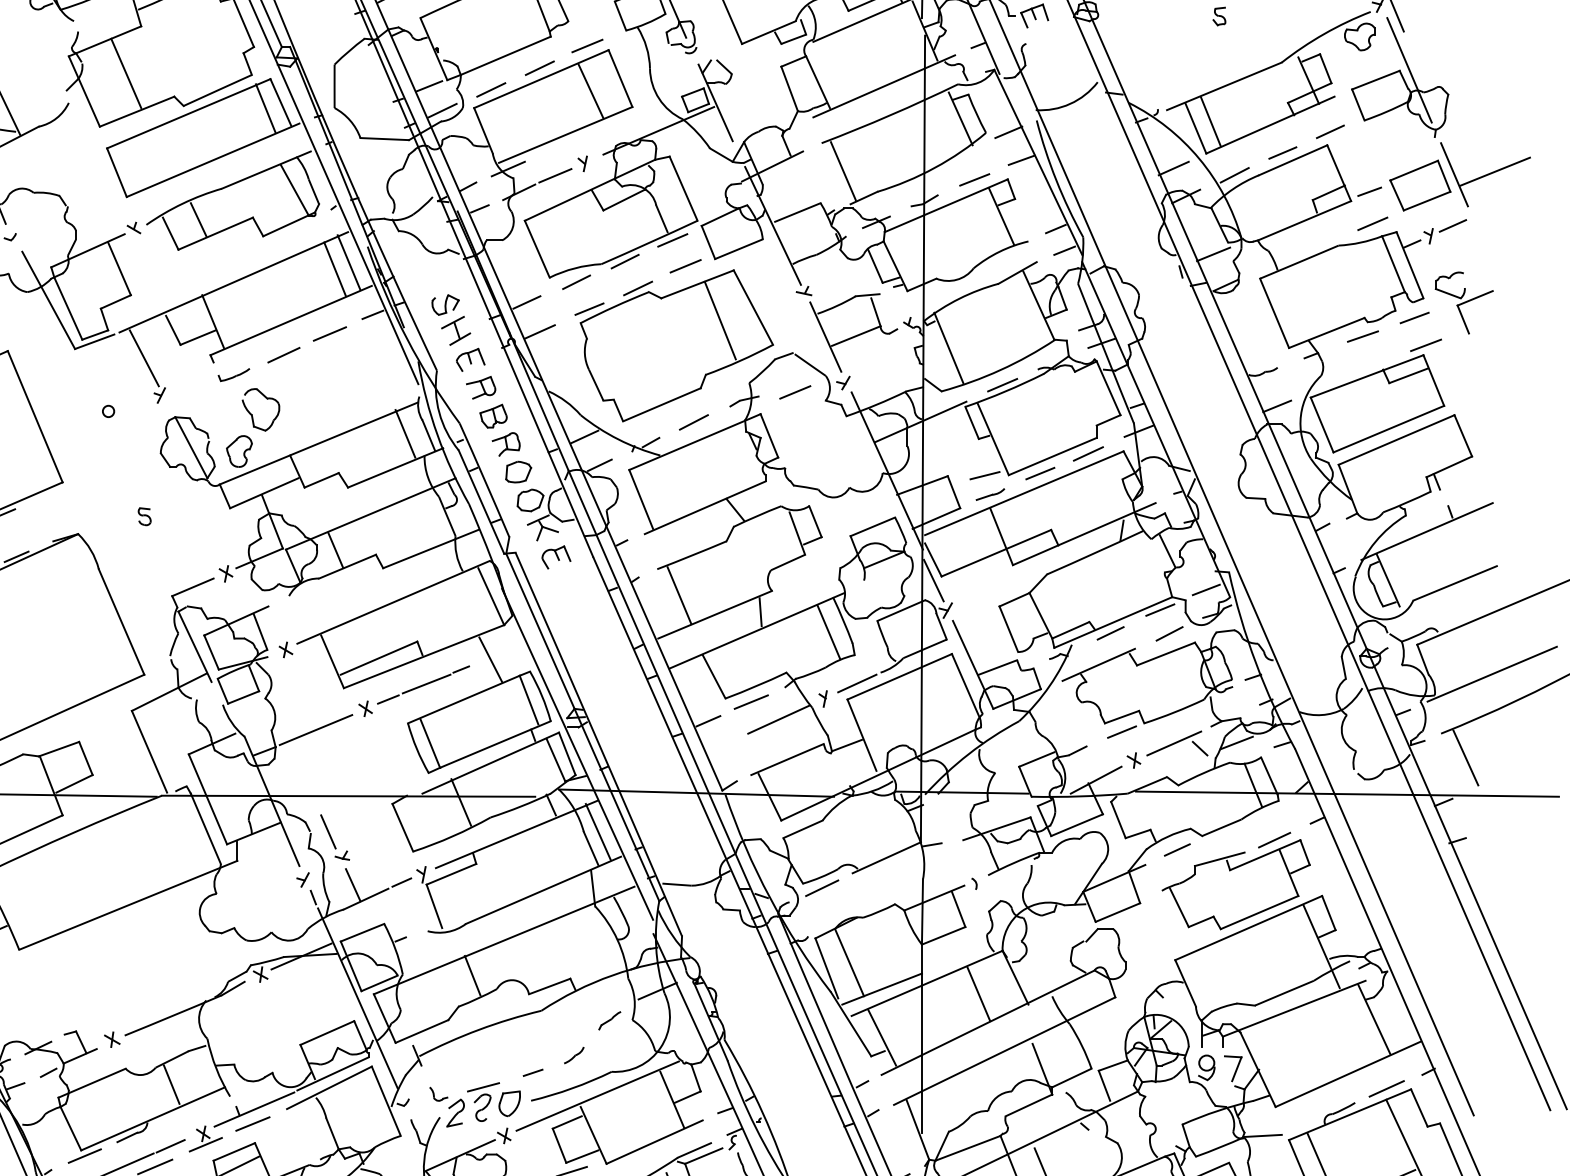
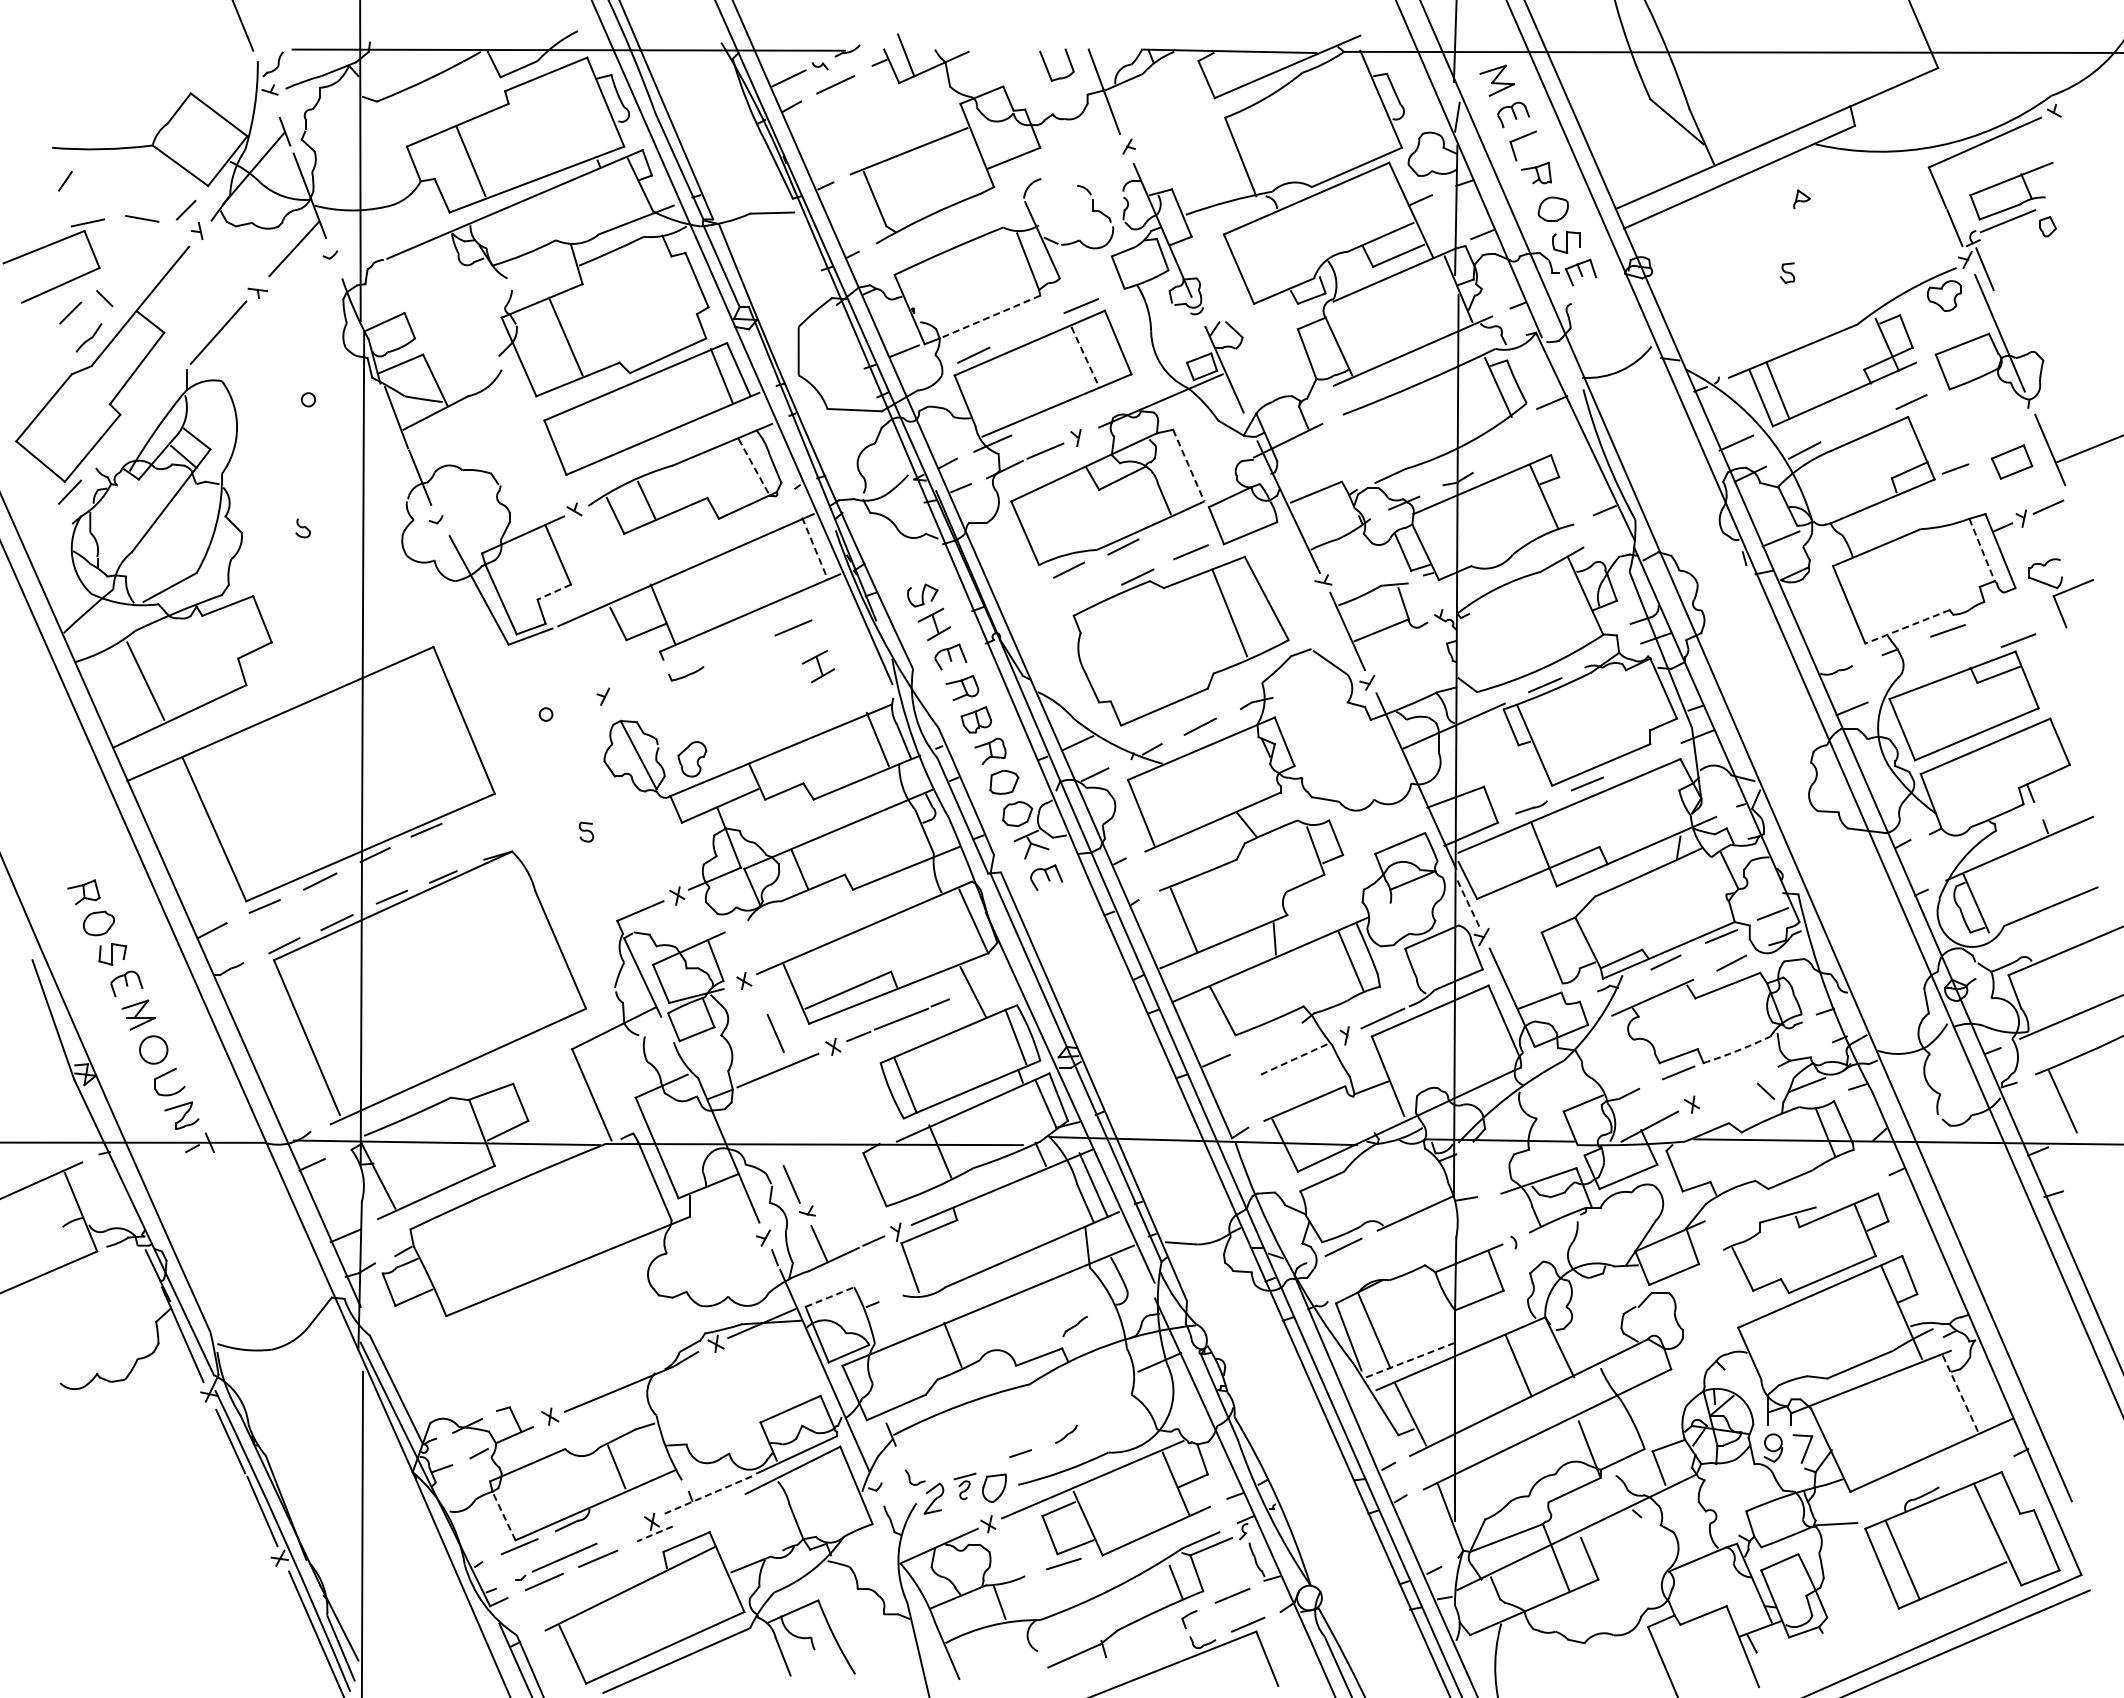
line: (505, 56) -> (989, 317), solid -> dashed
line: (539, 67) -> (1027, 330), removed
line: (591, 91) -> (1085, 357), solid -> dashed
line: (442, 109) -> (919, 377), removed
line: (1282, 152) -> (1858, 425), removed
line: (1021, 159) -> (1566, 433), removed
line: (843, 170) -> (1367, 445), removed
line: (974, 179) -> (1513, 455), removed
part: (1419, 185) -> (2011, 461), size x0.6
line: (683, 189) -> (1188, 466), solid -> dashed
line: (295, 190) -> (754, 467), solid -> dashed
line: (1372, 223) -> (1958, 504), removed
line: (672, 240) -> (1176, 523), removed
line: (1064, 250) -> (1614, 534), removed
line: (349, 262) -> (815, 548), solid -> dashed
line: (1393, 263) -> (1982, 549), solid -> dashed
line: (335, 269) -> (799, 555), removed
line: (115, 302) -> (553, 592), solid -> dashed
line: (526, 302) -> (1013, 592), removed
line: (589, 308) -> (1083, 599), removed
line: (372, 314) -> (841, 606), removed
line: (1414, 317) -> (2005, 609), removed
line: (539, 331) -> (1027, 625), removed
line: (1326, 333) -> (1907, 627), solid -> dashed
line: (948, 347) -> (1484, 643), removed
line: (283, 355) -> (741, 651), removed
line: (143, 357) -> (585, 654), removed
part: (352, 368) -> (818, 666), added
line: (795, 392) -> (1313, 693), removed
part: (253, 415) -> (707, 718), removed
line: (1087, 453) -> (1640, 761), removed
line: (984, 475) -> (1525, 786), removed
line: (933, 580) -> (1468, 903), solid -> dashed
line: (313, 696) -> (775, 1033), added
line: (750, 701) -> (1263, 1038), removed
arc: (1174, 712) -> (1737, 1050), solid -> dashed
line: (779, 719) -> (1295, 1058), solid -> dashed
line: (1174, 743) -> (1737, 1085), removed
line: (1273, 840) -> (1848, 1193), removed
line: (1177, 849) -> (1740, 1204), removed
line: (363, 932) -> (830, 1296), solid -> dashed
line: (882, 989) -> (1410, 1360), solid -> dashed
line: (1374, 1019) -> (1960, 1394), solid -> dashed
part: (609, 1020) -> (1074, 1326), moved
line: (1386, 1088) -> (1974, 1471), removed
part: (482, 1102) -> (964, 1486), size x0.6
line: (254, 1109) -> (709, 1494), solid -> dashed
line: (252, 1123) -> (706, 1510), removed
line: (71, 1129) -> (504, 1516), solid -> dashed
line: (205, 1145) -> (654, 1534), solid -> dashed
line: (170, 1146) -> (615, 1535), removed

